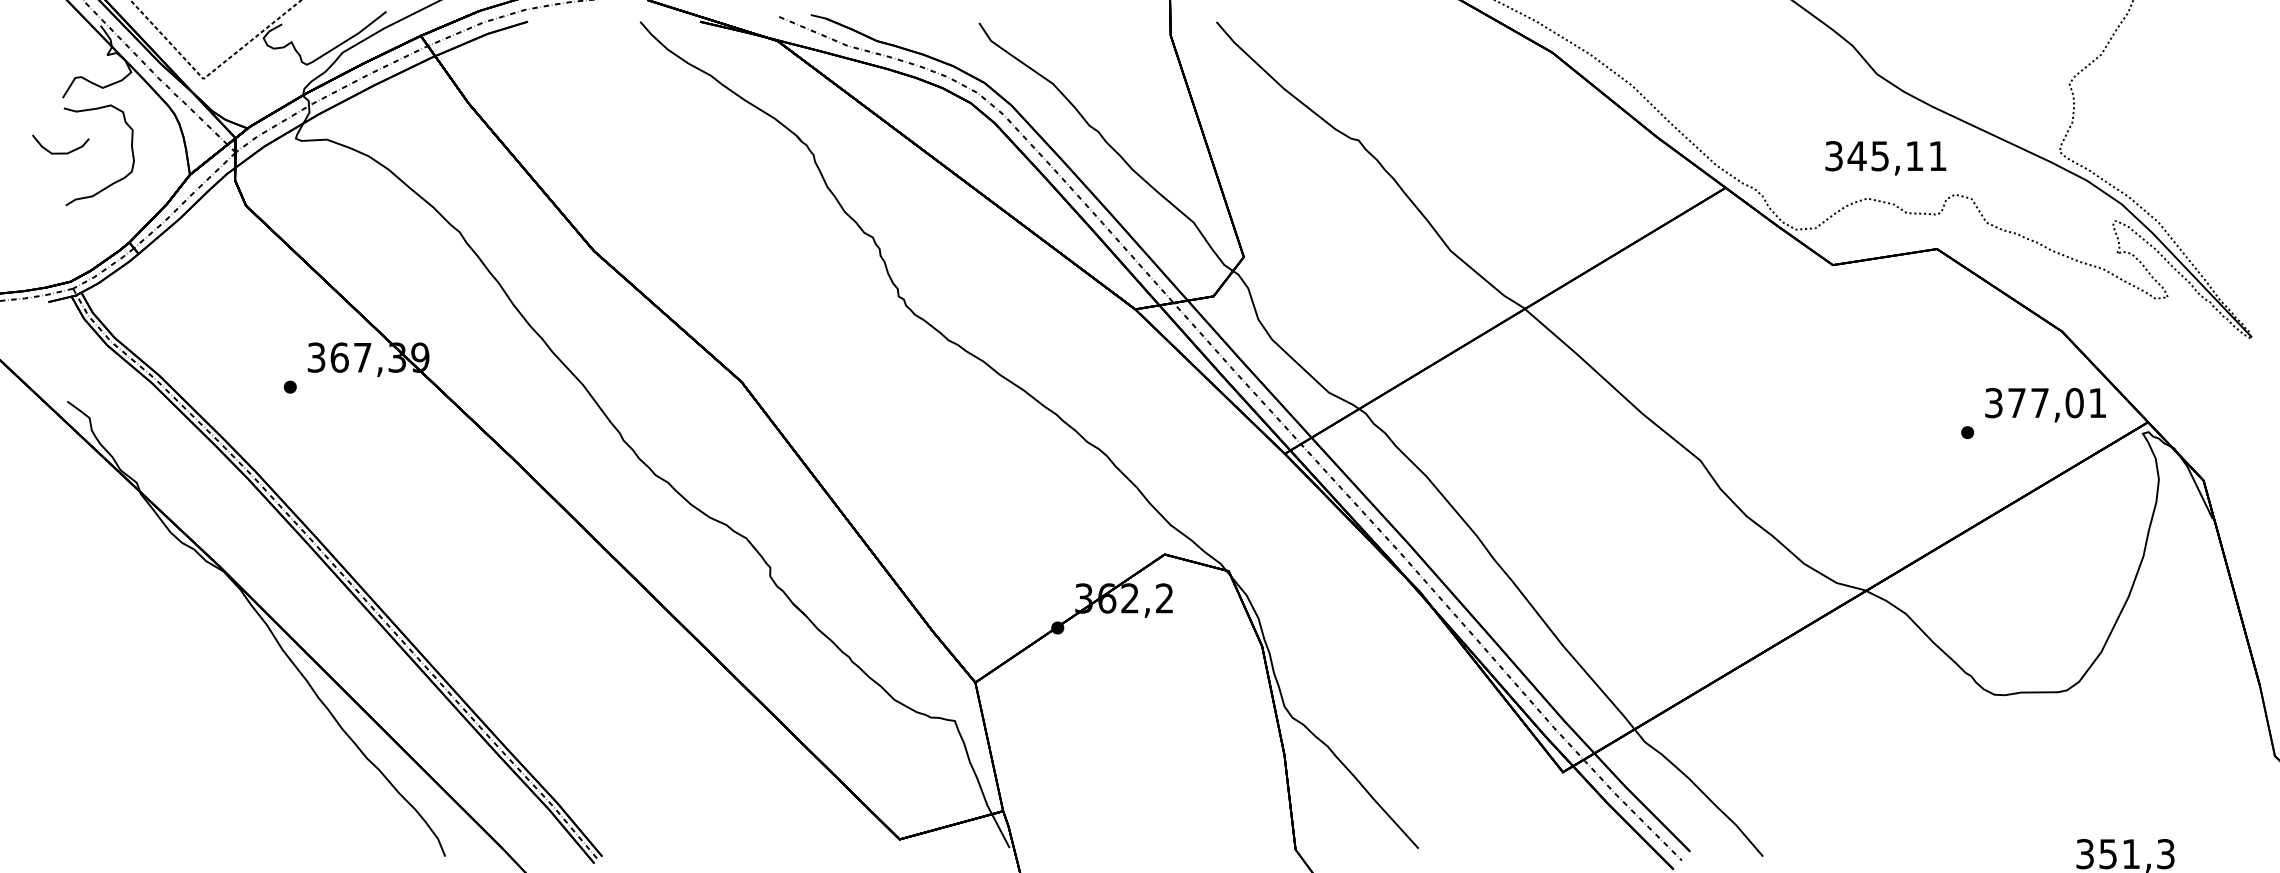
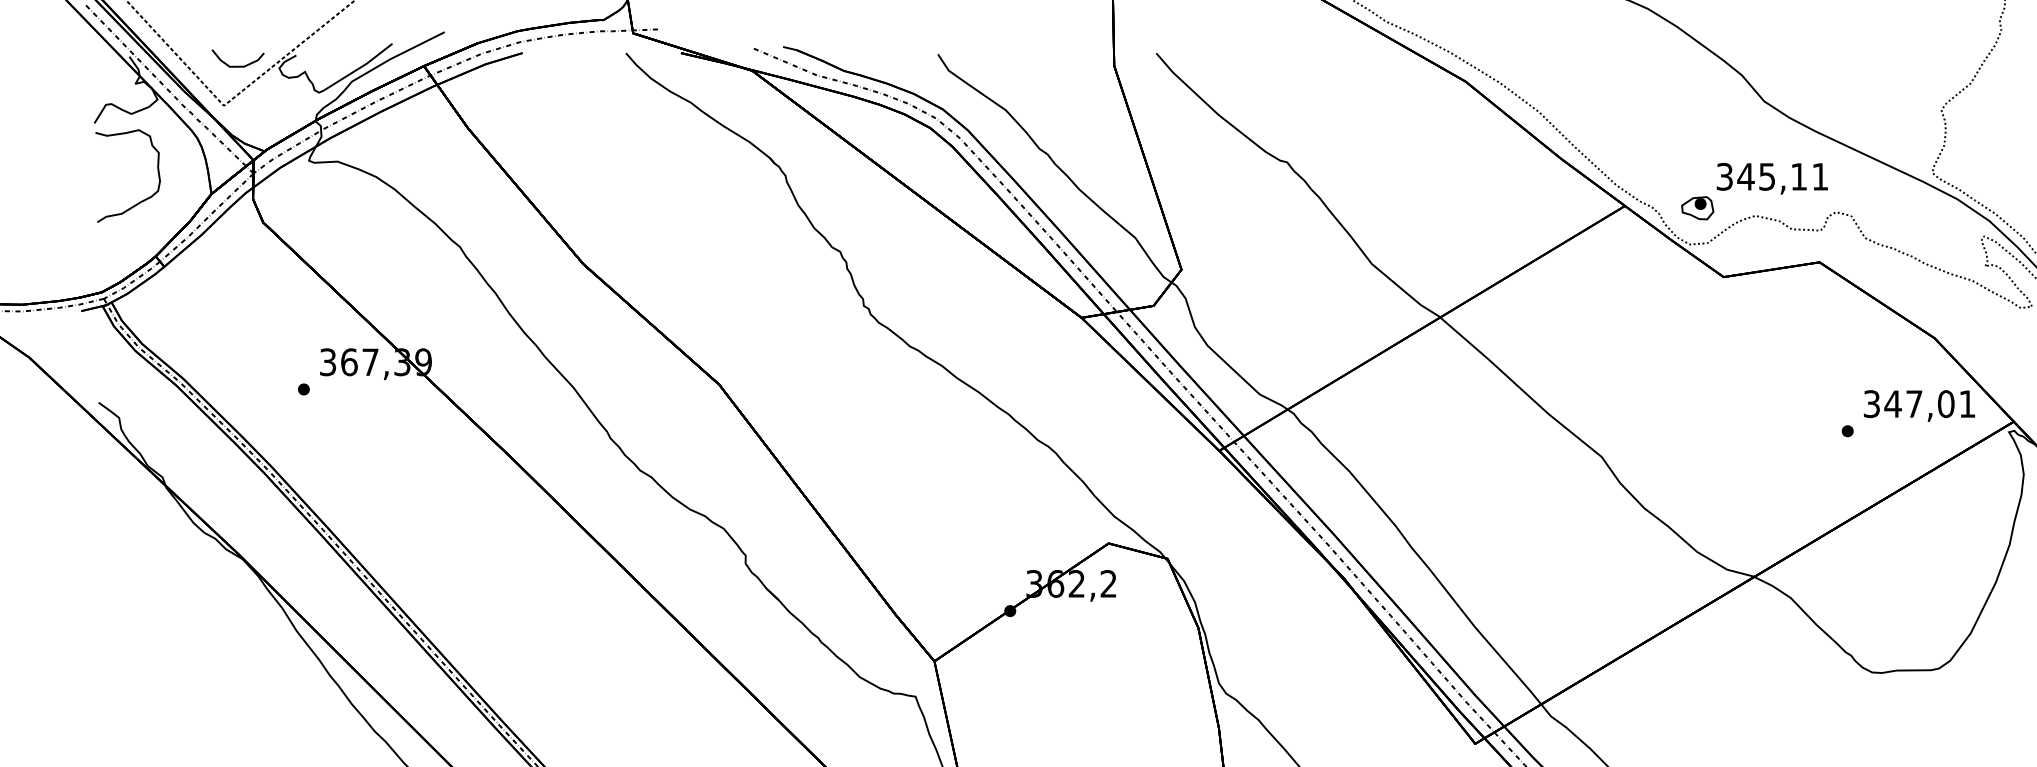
curve: (60, 152) -> (237, 65), moved
part: (1804, 190) -> (1697, 208), added
text: (2016, 402) -> (1892, 403), 377,01 -> 347,01

